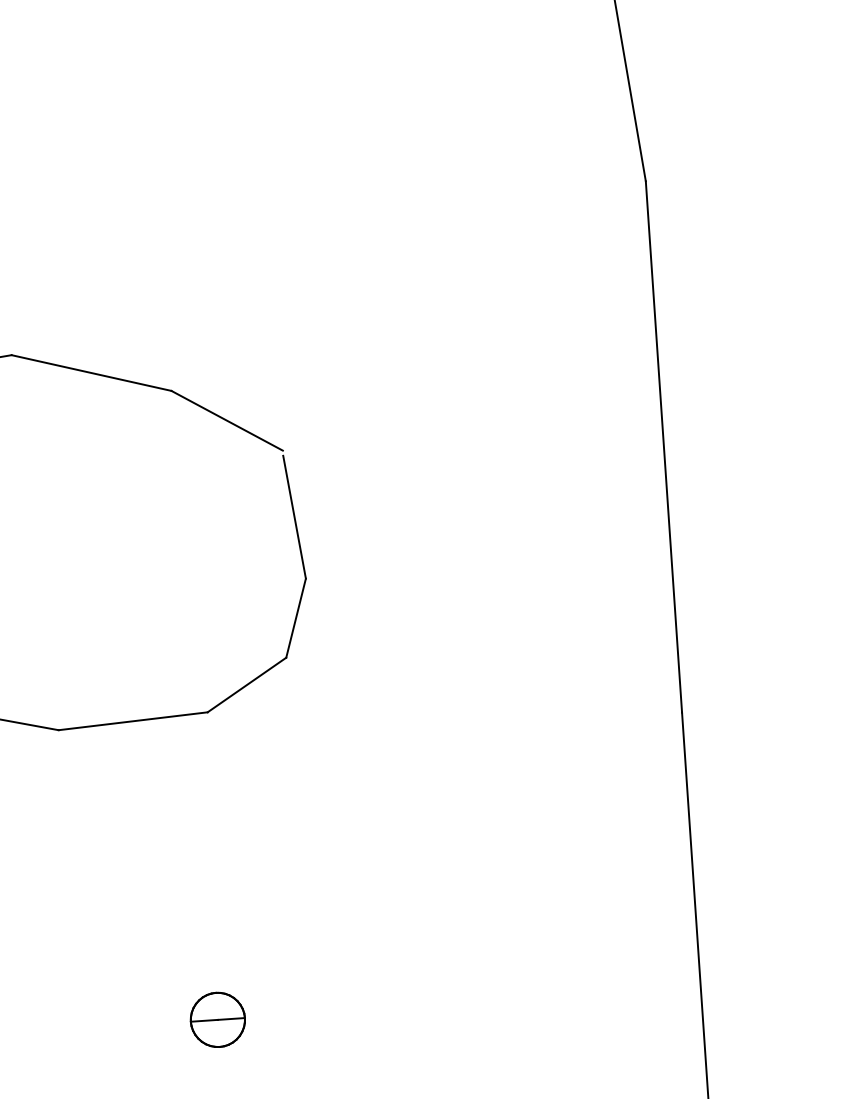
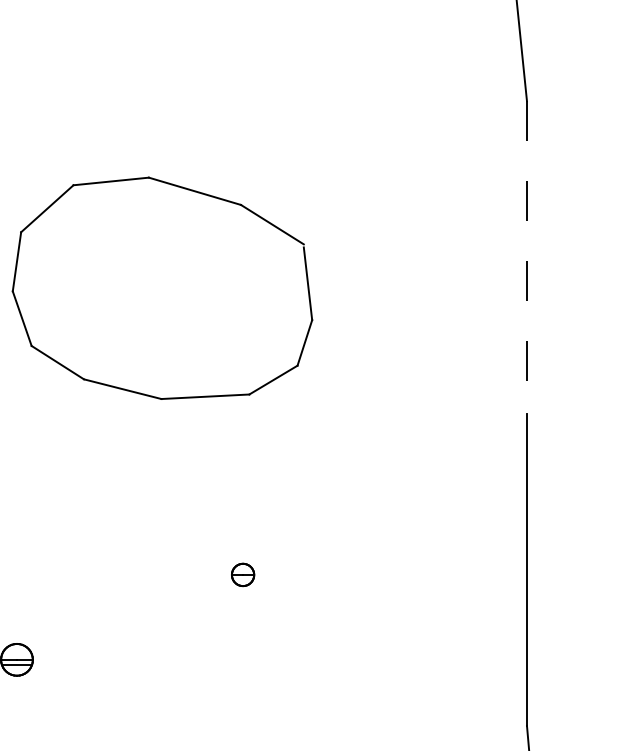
line: (663, 447) -> (526, 257), solid -> dashed
part: (216, 1019) -> (242, 574), size x0.7

